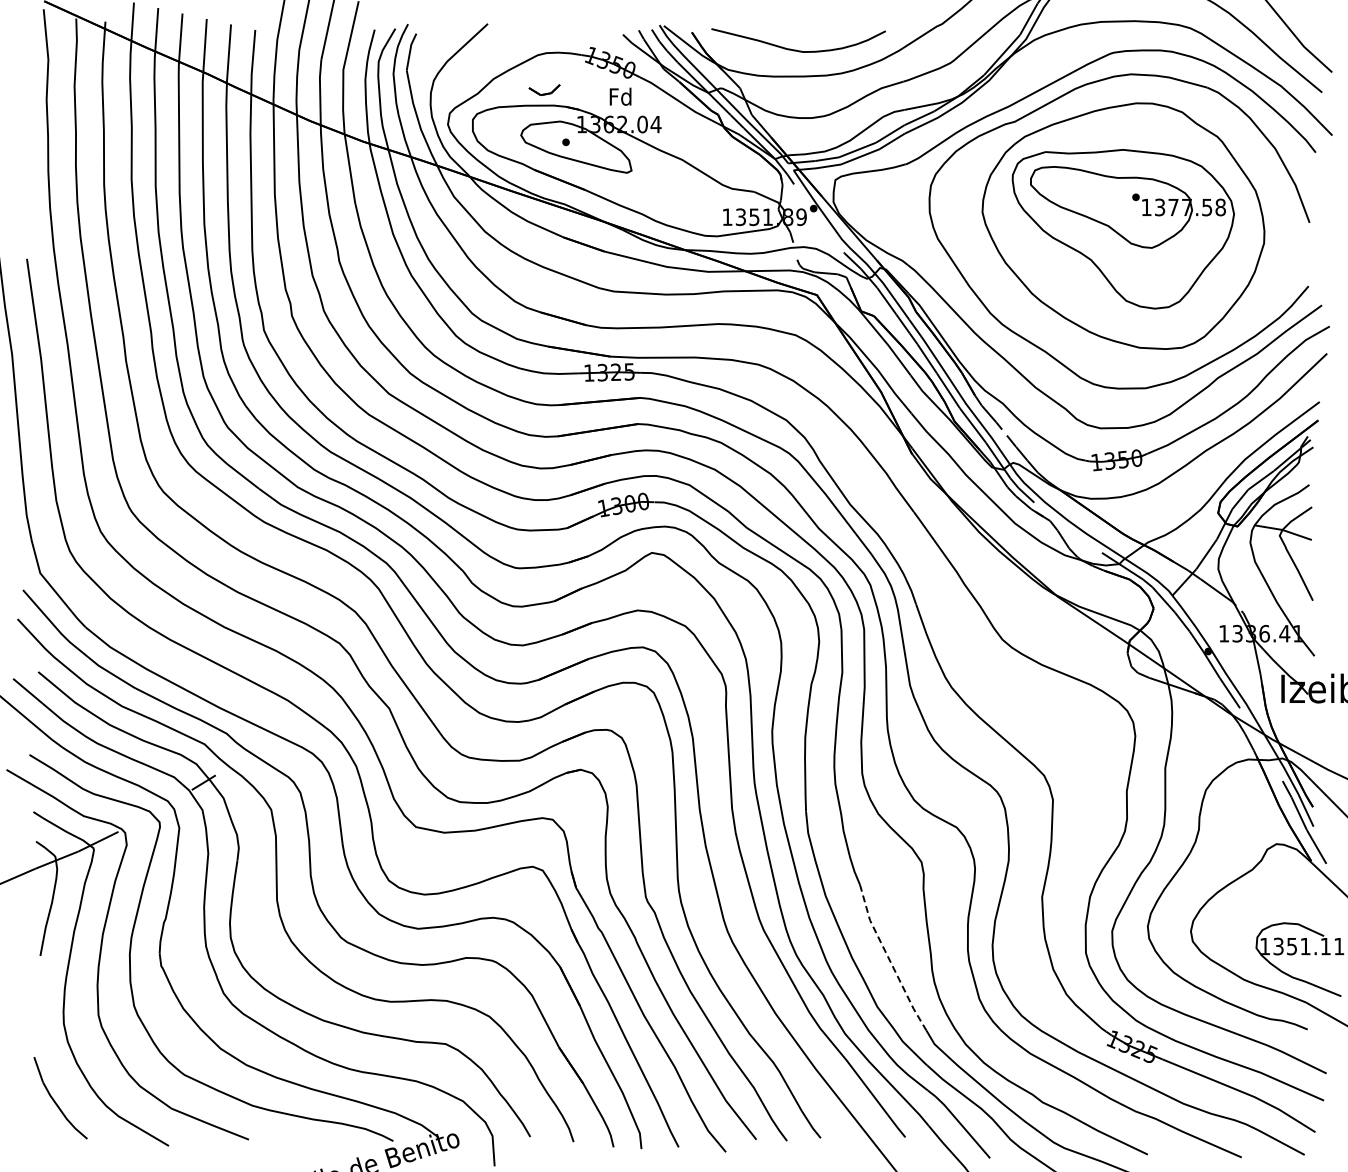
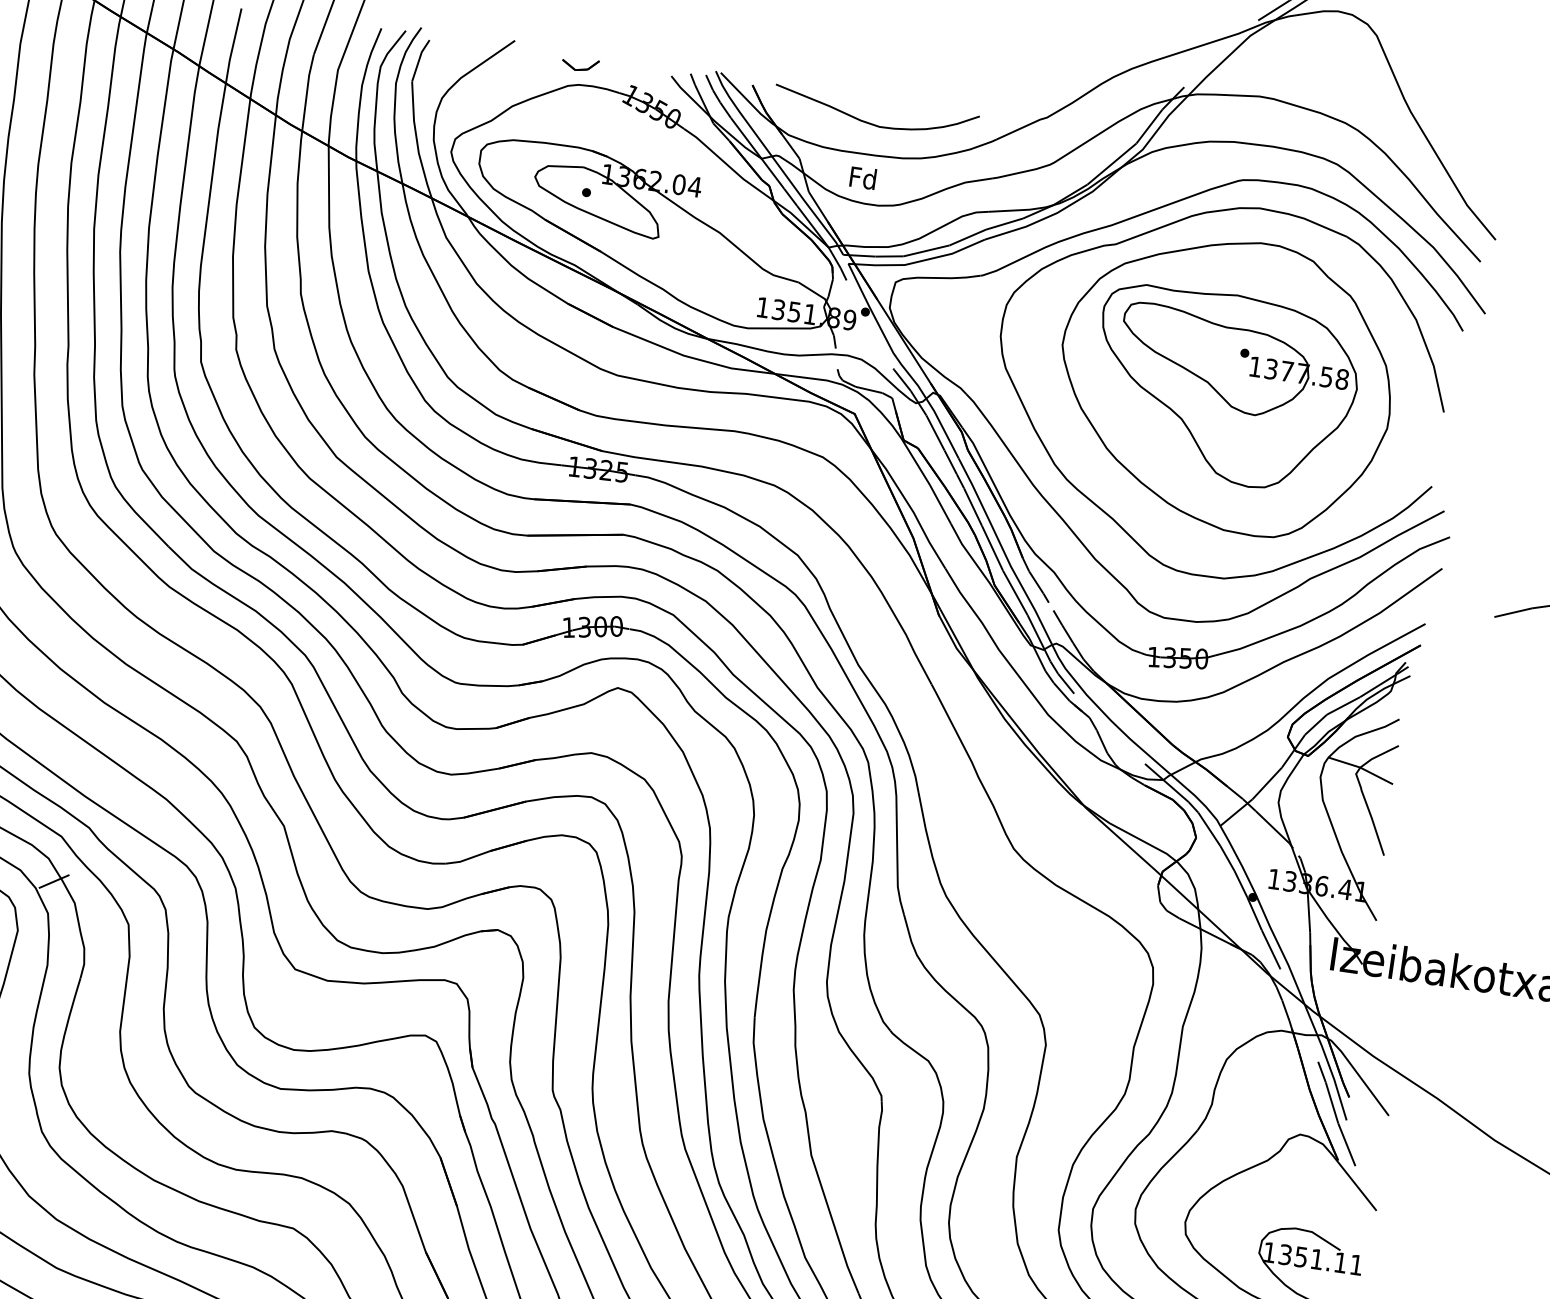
part: (544, 89) -> (580, 64), moved
text: (620, 96) -> (863, 177), moved
line: (889, 959) -> (827, 1204), dashed -> solid

